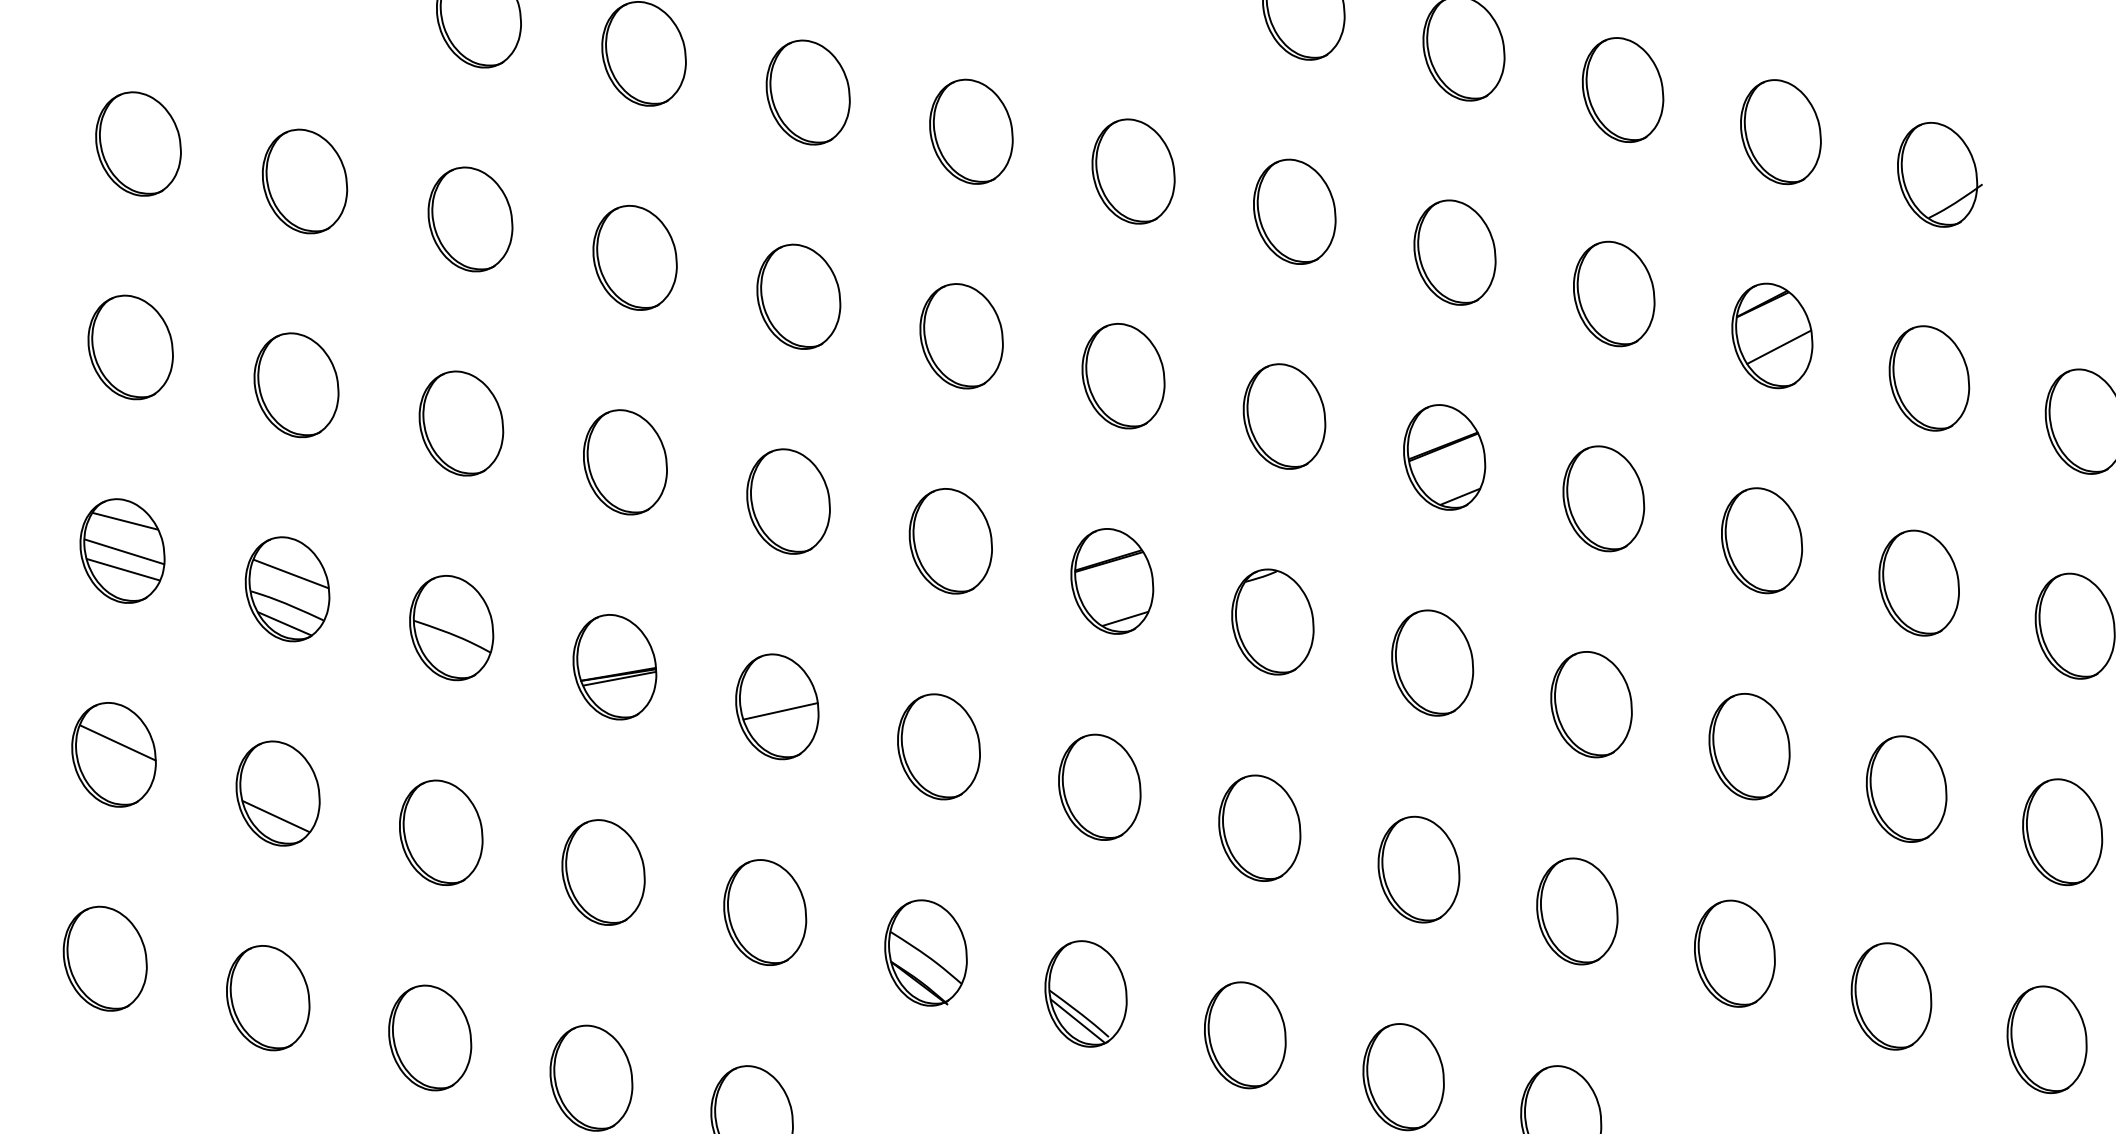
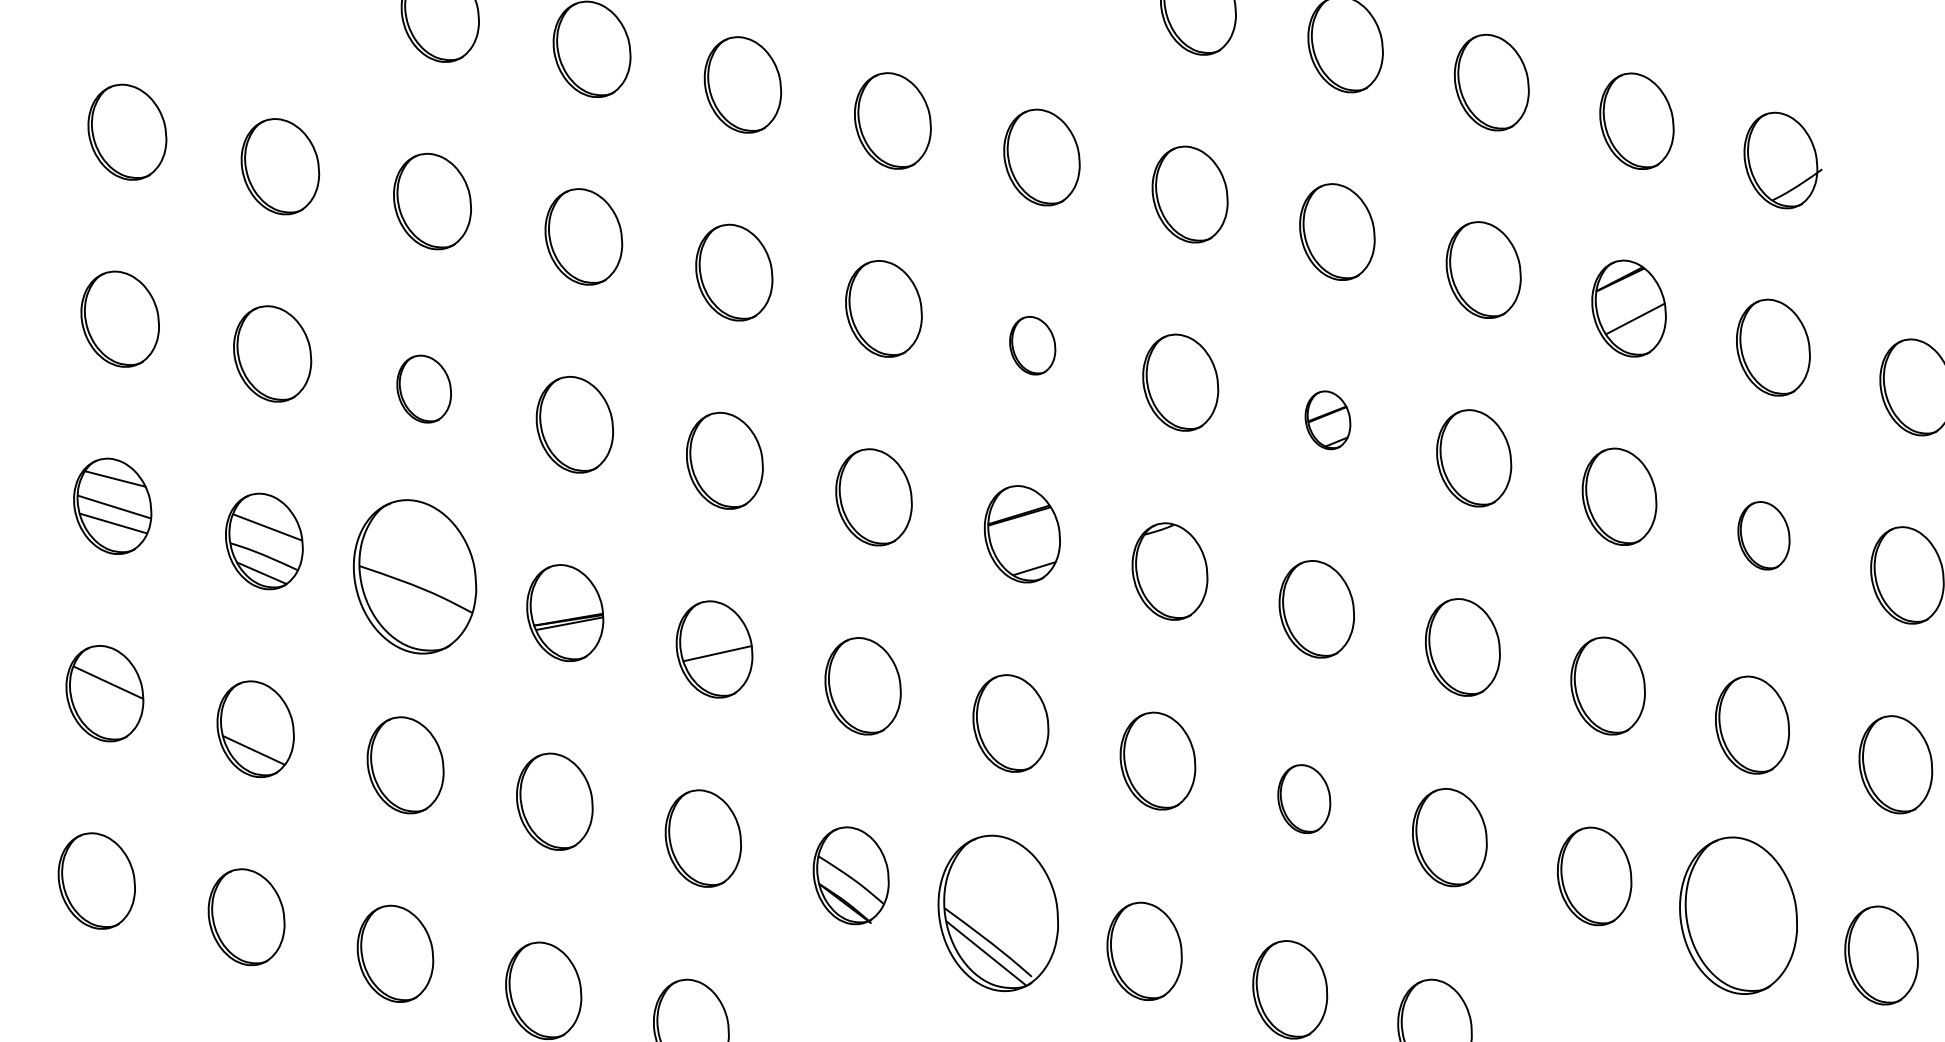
part: (1123, 376) -> (1032, 345), size x0.6
part: (461, 423) -> (424, 389), size x0.7
part: (1444, 457) -> (1327, 420), size x0.6
part: (1918, 582) -> (1763, 535), size x0.7
part: (451, 628) -> (415, 577), size x1.6
part: (1418, 869) -> (1303, 799), size x0.7
part: (1085, 993) -> (997, 912), size x1.6
part: (1891, 996) -> (1738, 915), size x1.6

